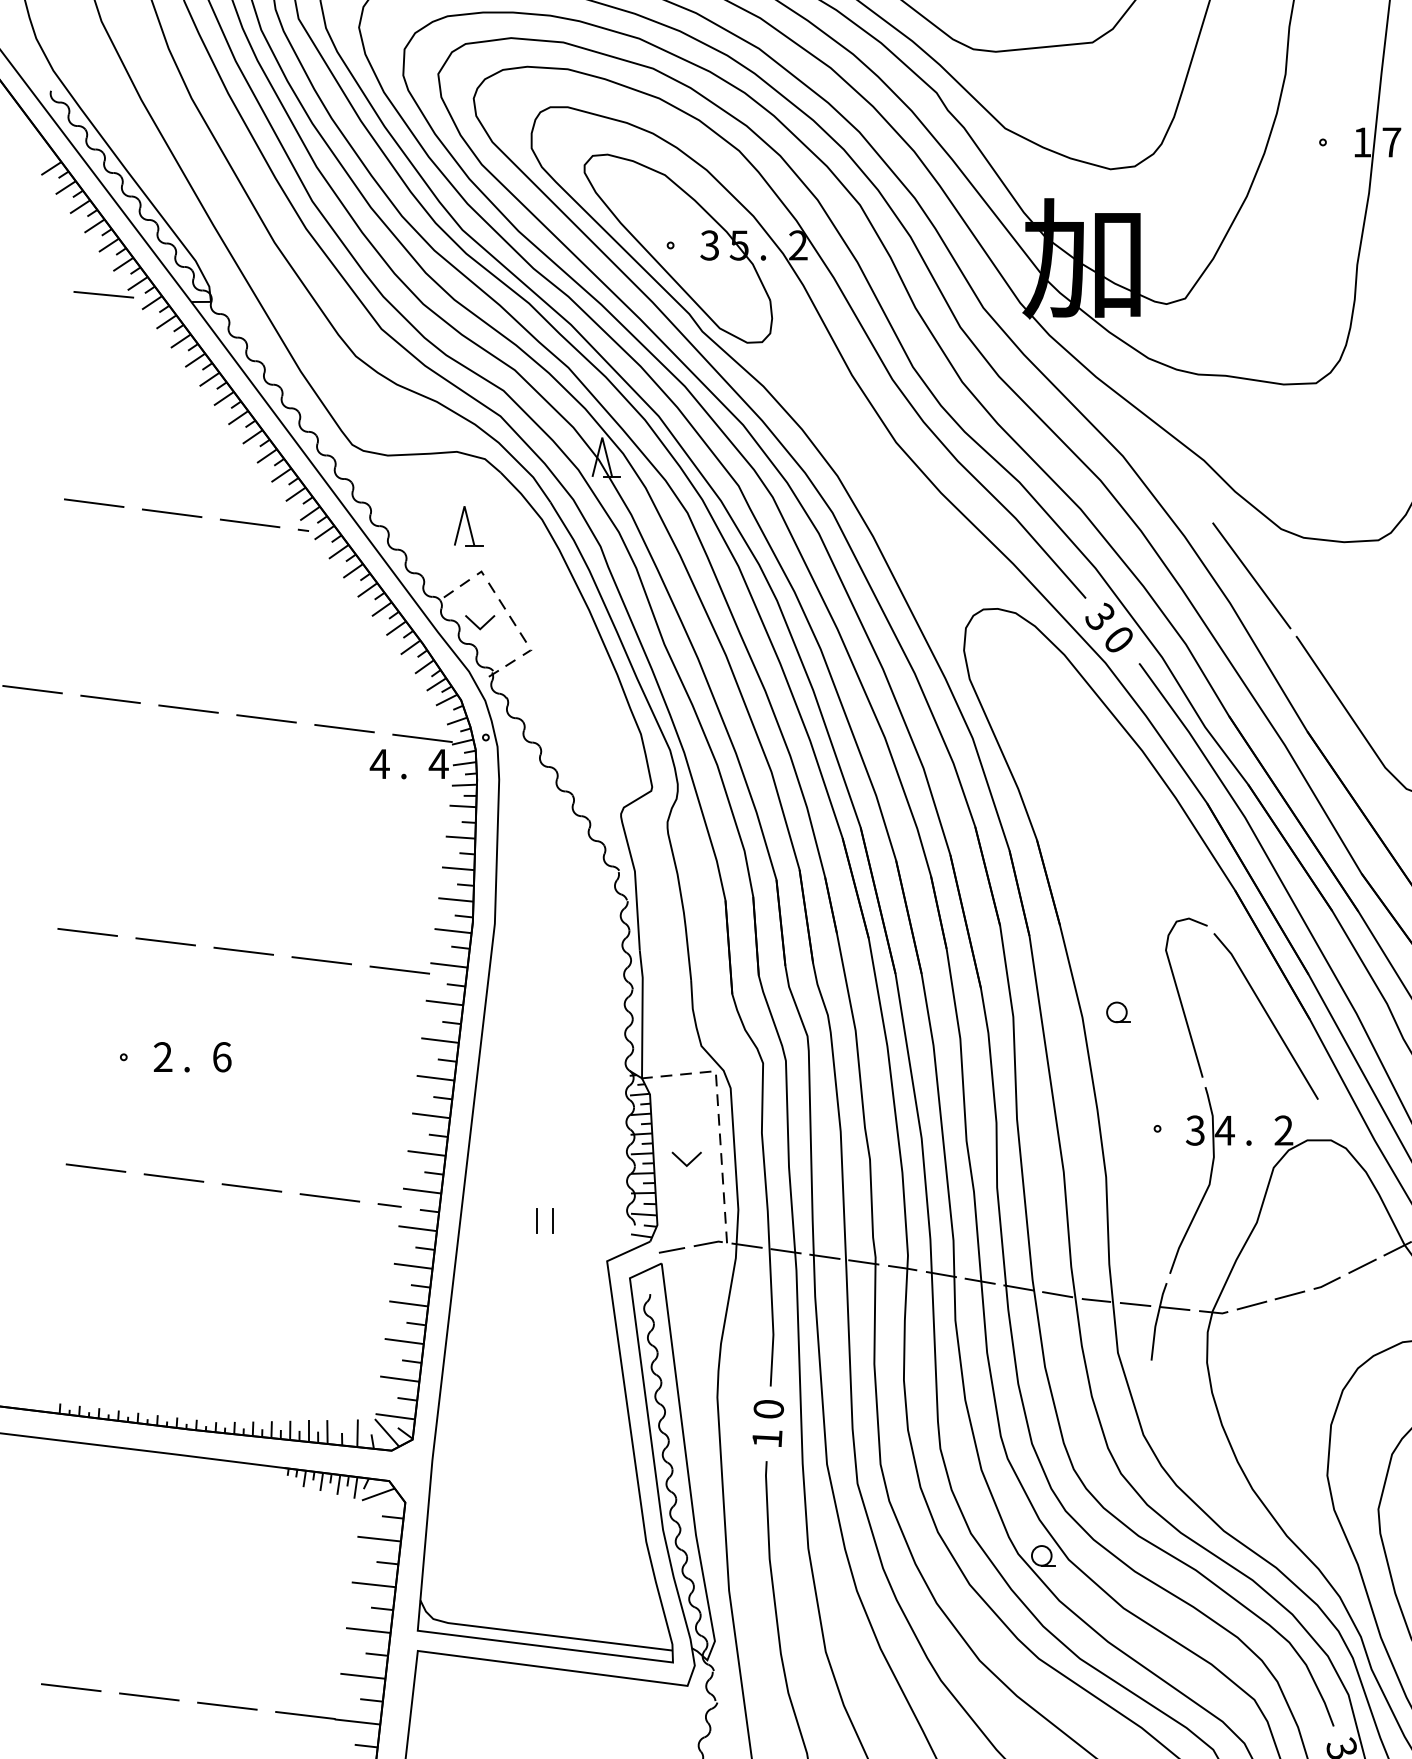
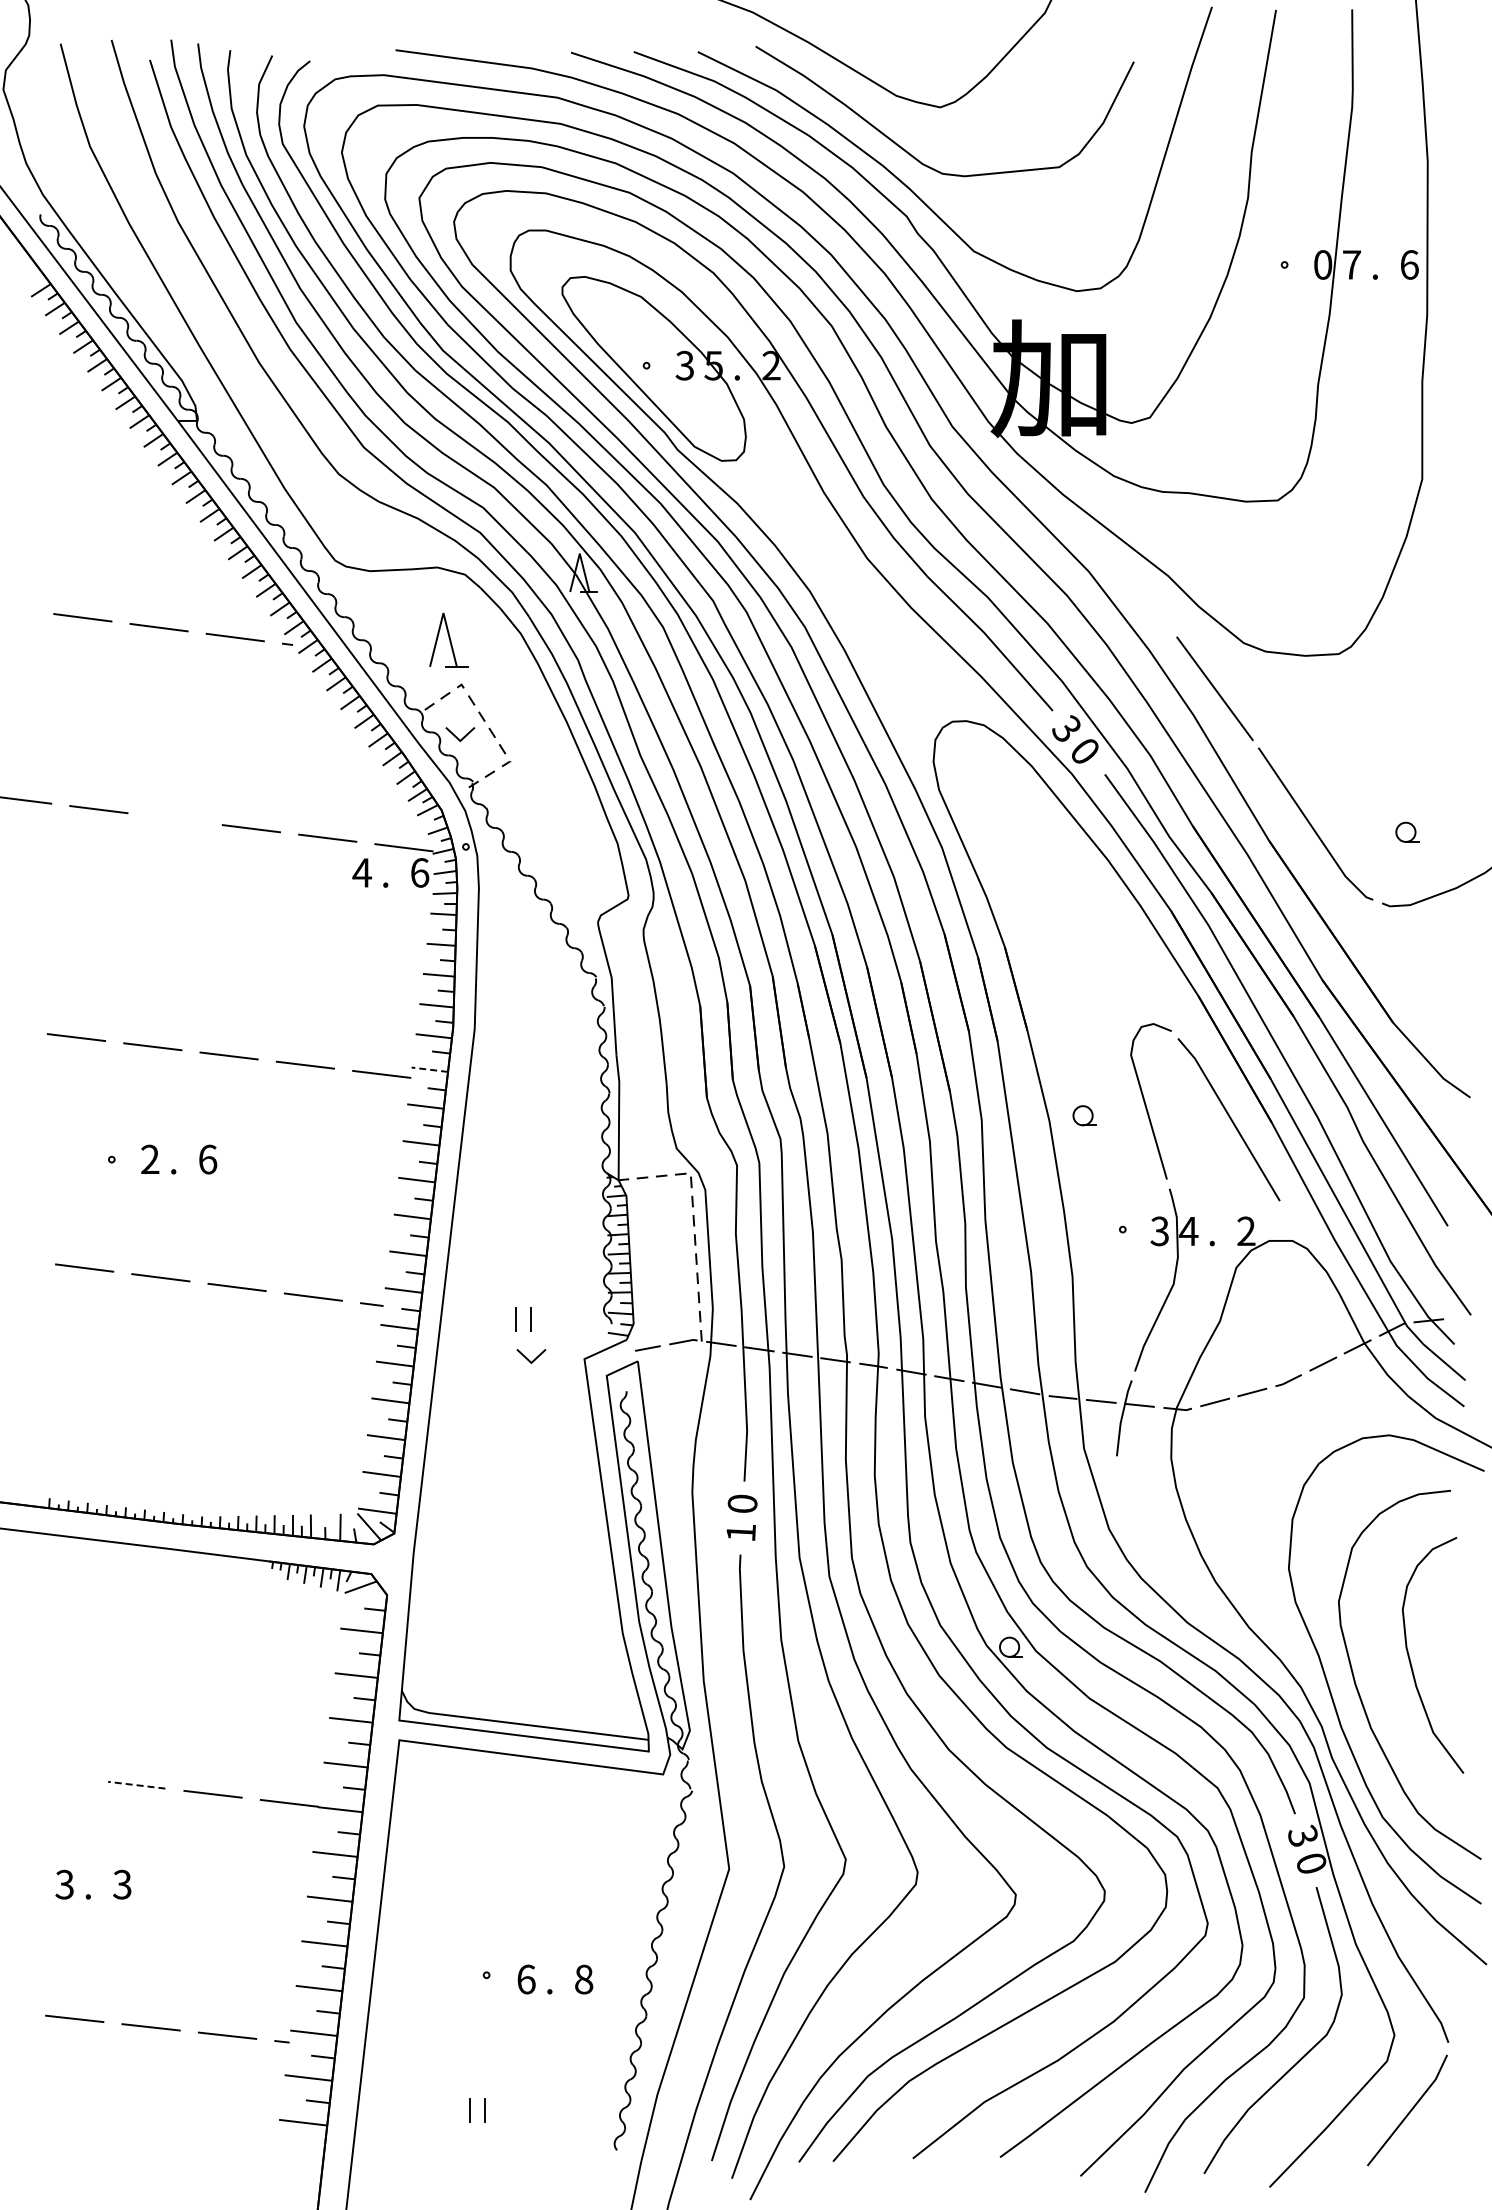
text: (1362, 141) -> (1323, 264), 1 -> 0
line: (103, 294) -> (91, 413), removed
part: (468, 525) -> (448, 639), size x1.4
line: (187, 708) -> (174, 818), removed
text: (438, 763) -> (419, 872), 4 -> 6
line: (448, 965) -> (429, 1069), solid -> dashed
line: (683, 1161) -> (528, 1358), moved
line: (71, 1686) -> (60, 1775), removed
line: (149, 1697) -> (136, 1785), solid -> dashed

